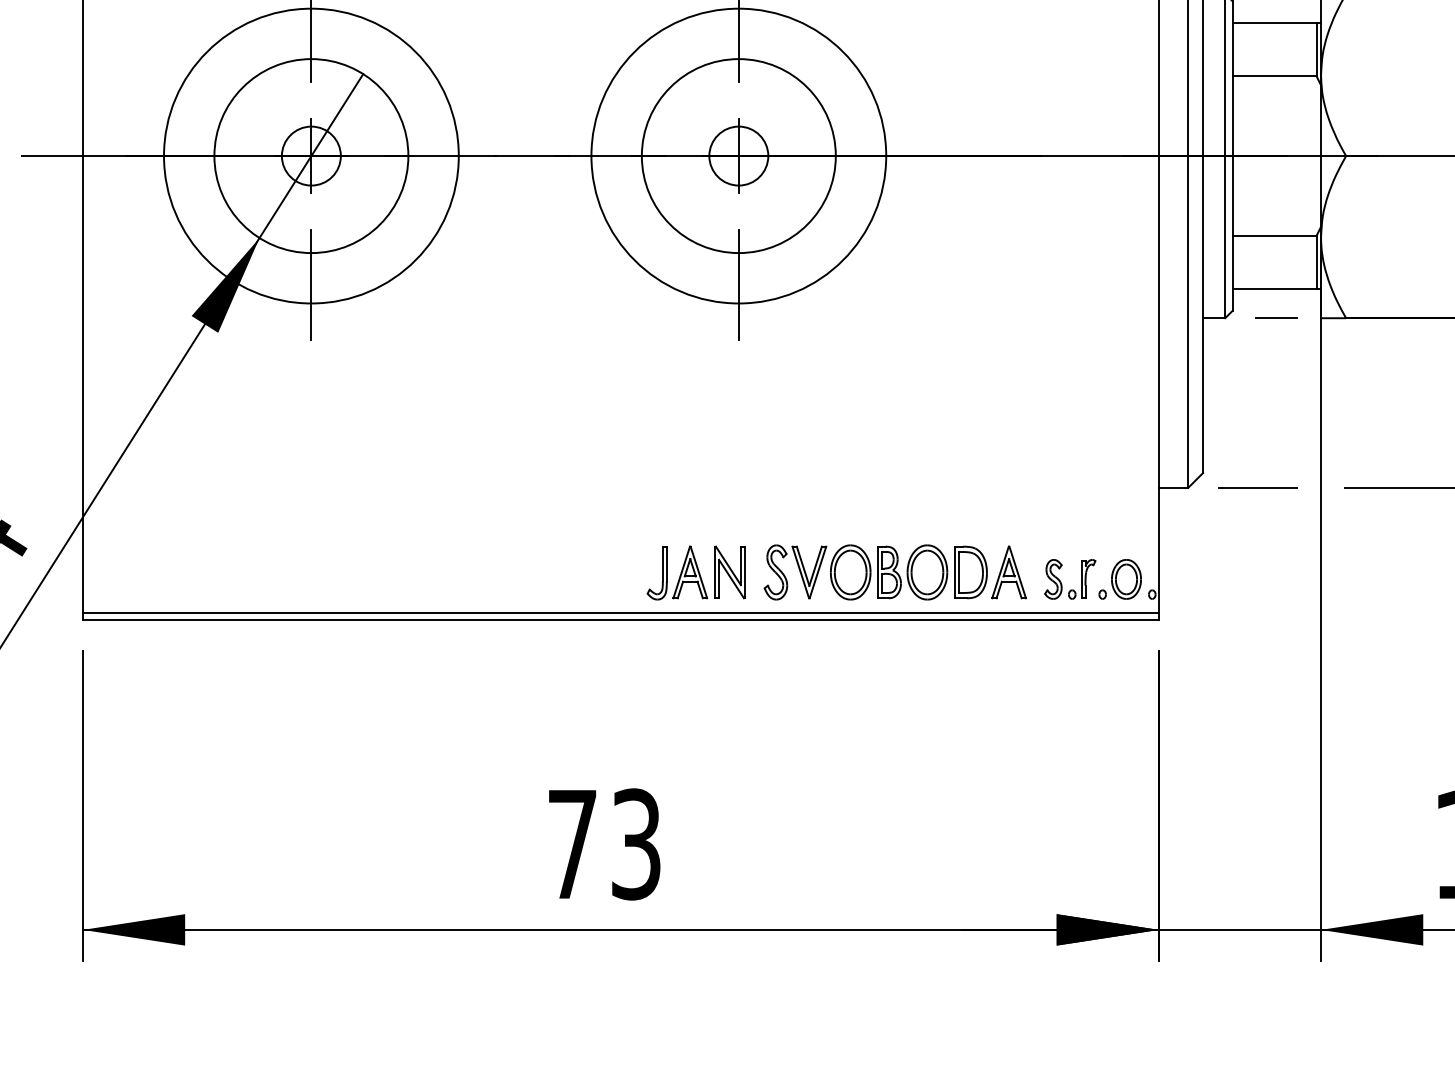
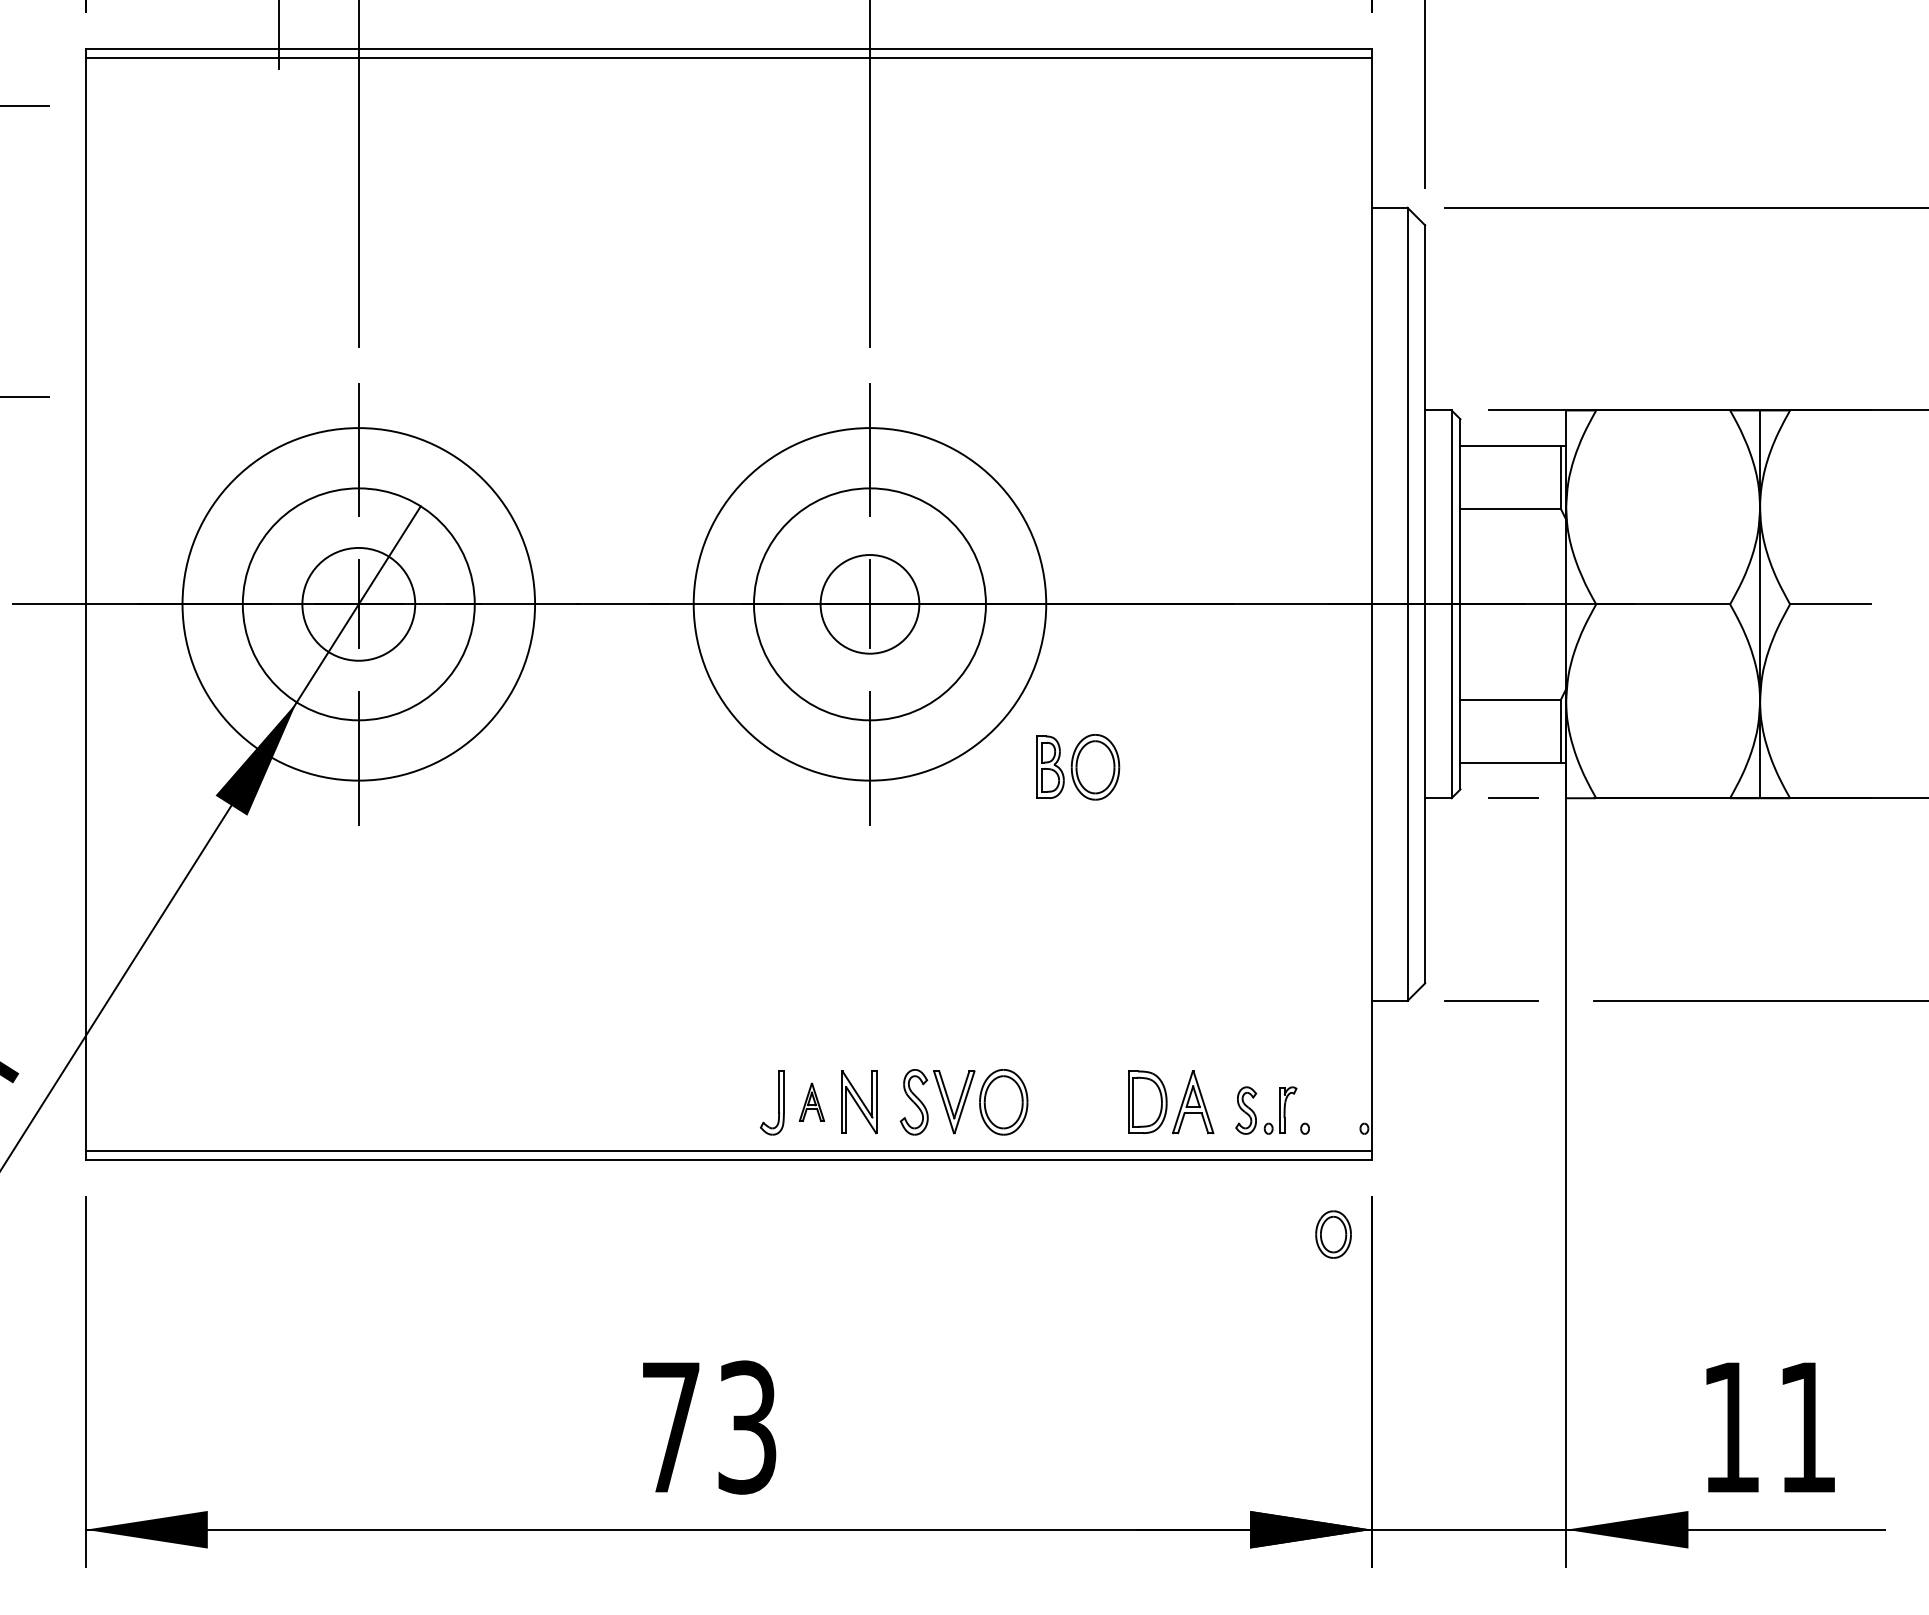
circle: (311, 156) -> (358, 604), size x1.6
circle: (738, 156) -> (869, 604), size x1.4
part: (689, 572) -> (811, 1102), size x0.6
part: (913, 572) -> (1078, 767), moved
part: (1126, 579) -> (1333, 1234), moved

